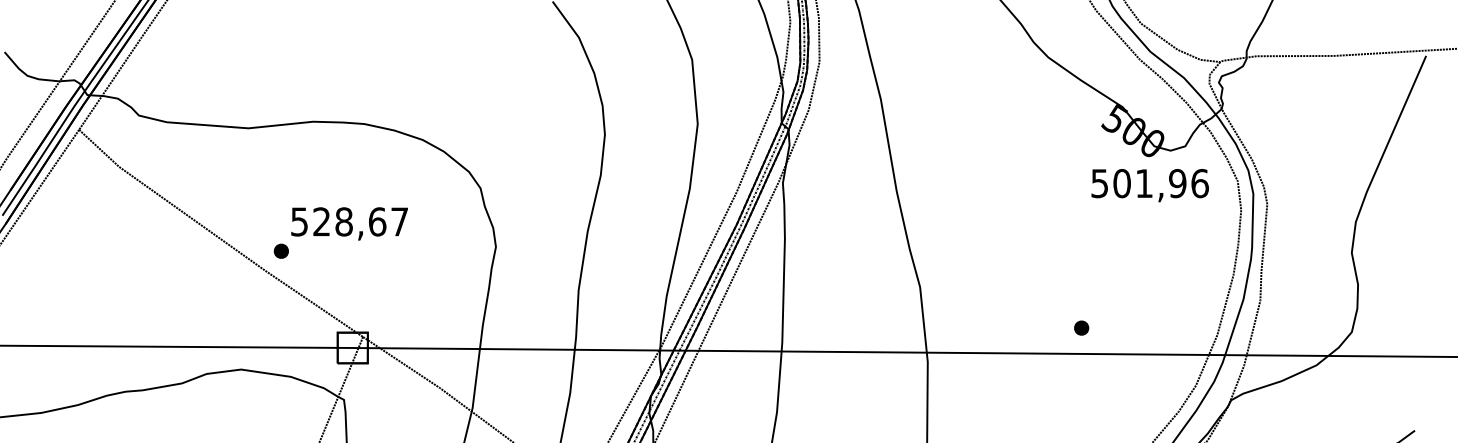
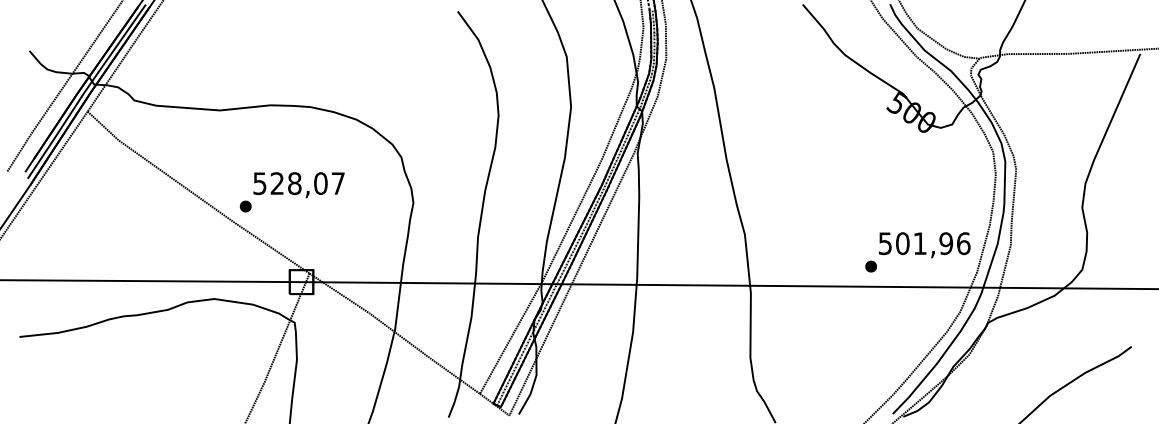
text: (1149, 185) -> (924, 245), moved
text: (377, 221) -> (320, 183), 528,67 -> 528,07

